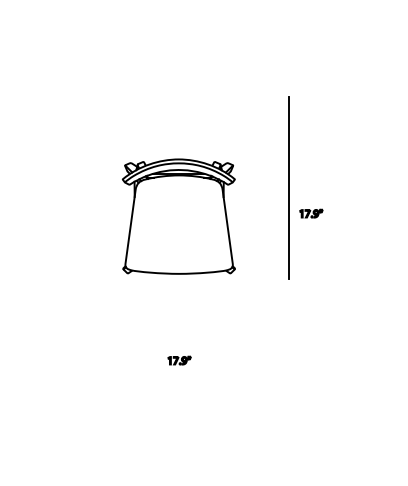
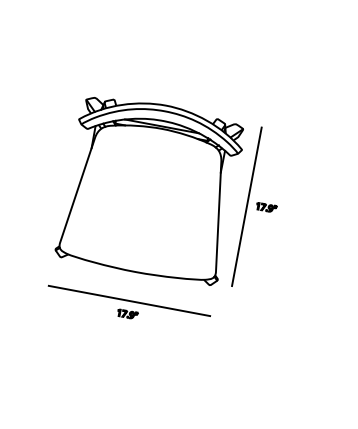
line: (288, 187) -> (246, 206), moved
part: (178, 216) -> (150, 188), size x1.67
line: (178, 345) -> (129, 300), added

